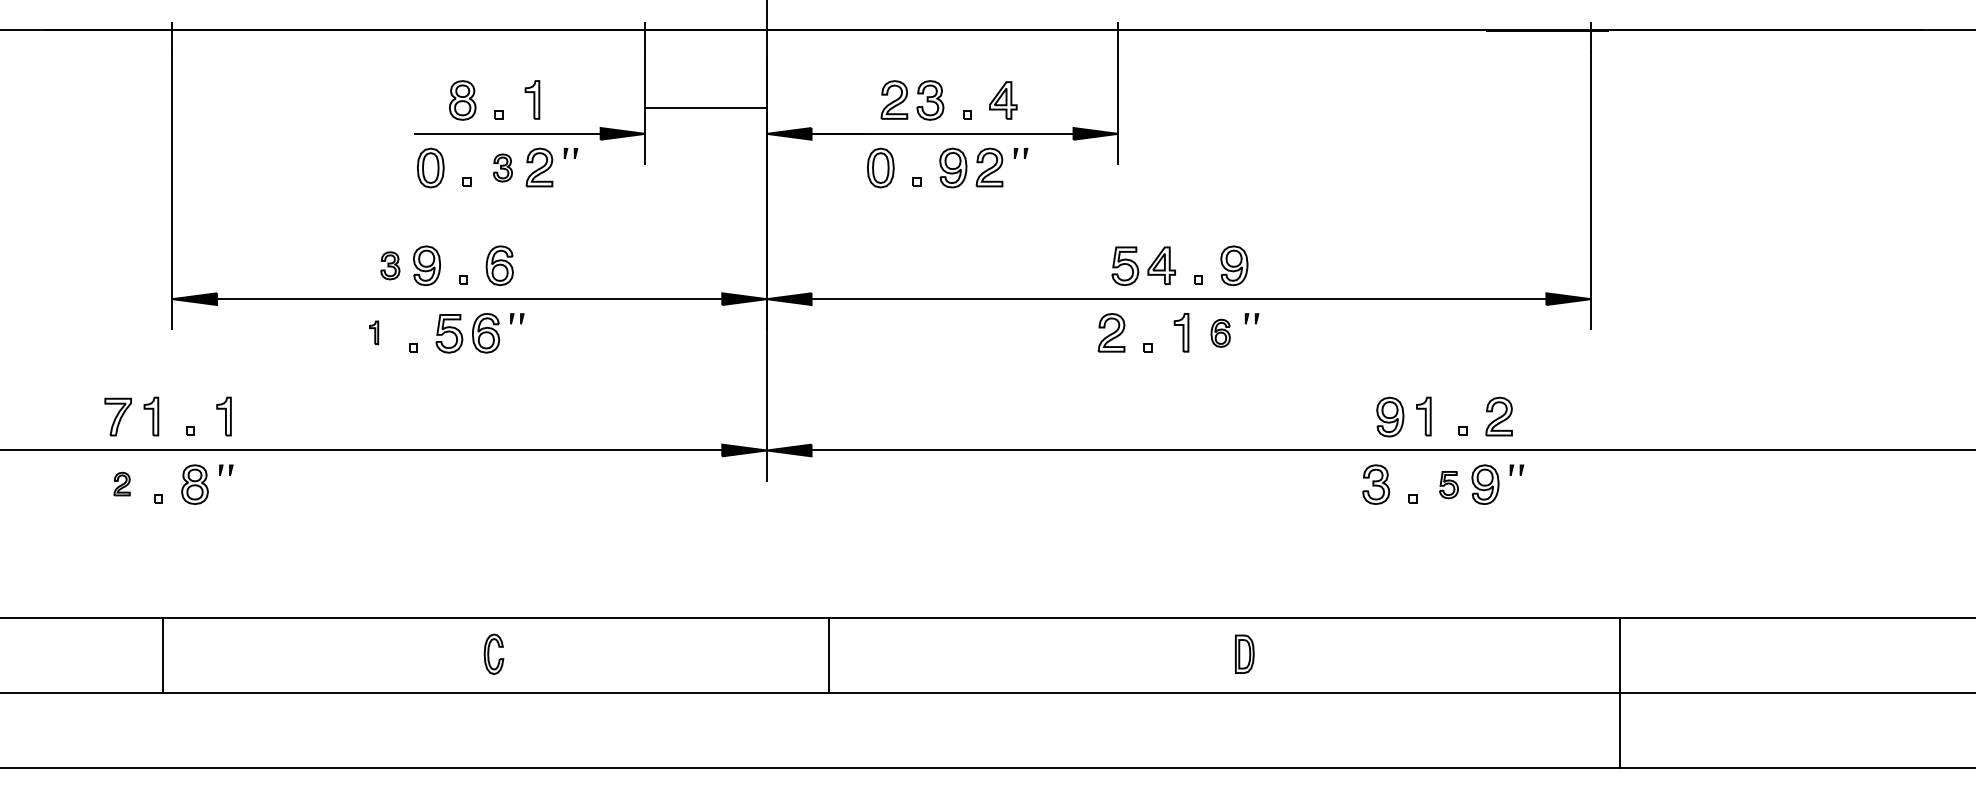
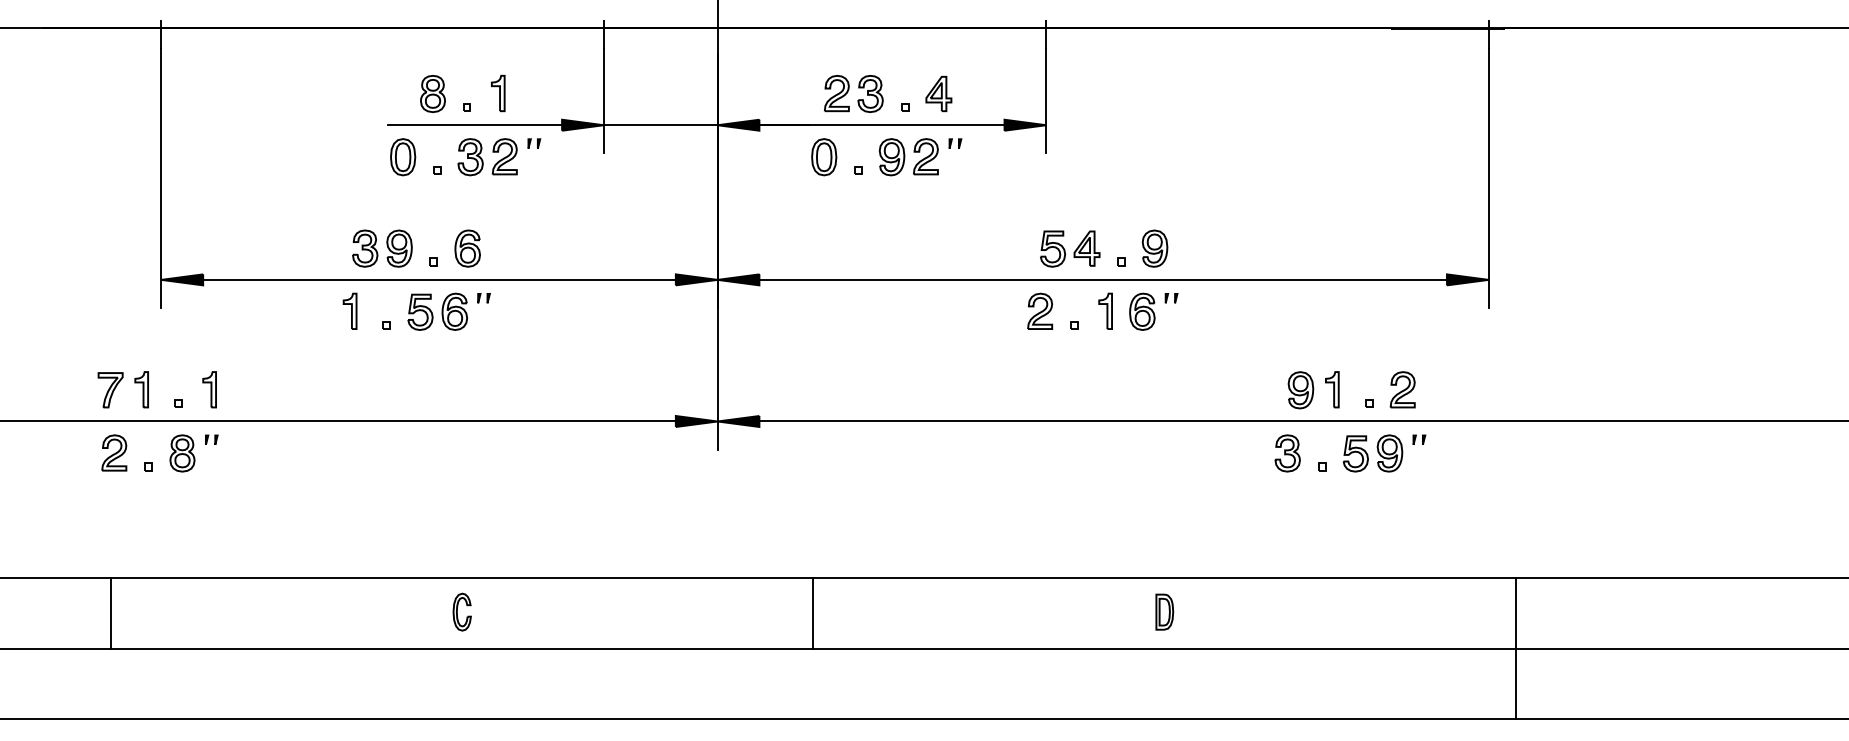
line: (705, 107) -> (660, 124), moved
part: (502, 167) -> (470, 156), size x1.43
part: (390, 265) -> (365, 248), size x1.43
part: (373, 332) -> (349, 311), size x1.67
part: (1220, 333) -> (1142, 312), size x1.43
part: (121, 483) -> (113, 452), size x1.67
part: (1448, 484) -> (1355, 453), size x1.43
line: (162, 655) -> (110, 613), moved
line: (829, 655) -> (813, 613), moved

